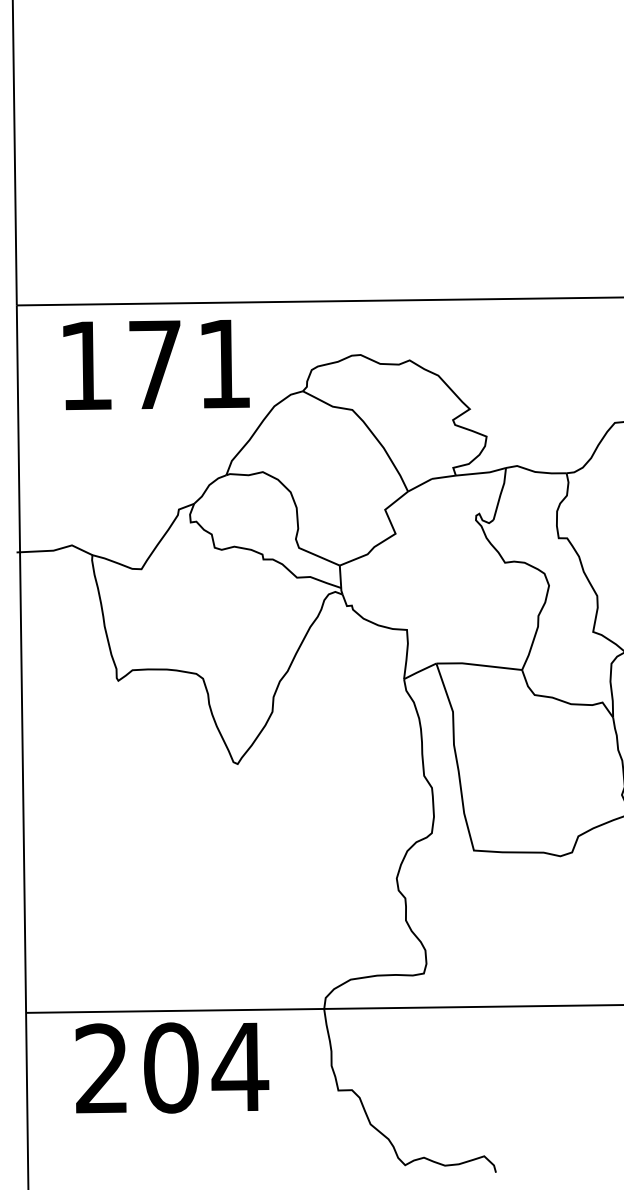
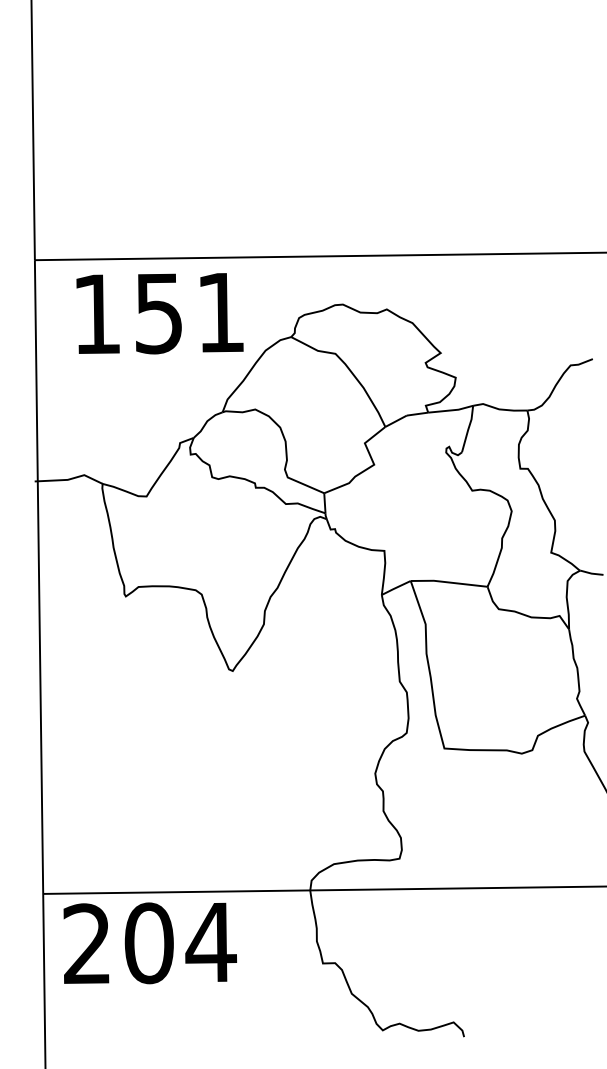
text: (154, 364) -> (158, 313), 171 -> 151
text: (171, 1068) -> (149, 943), moved

